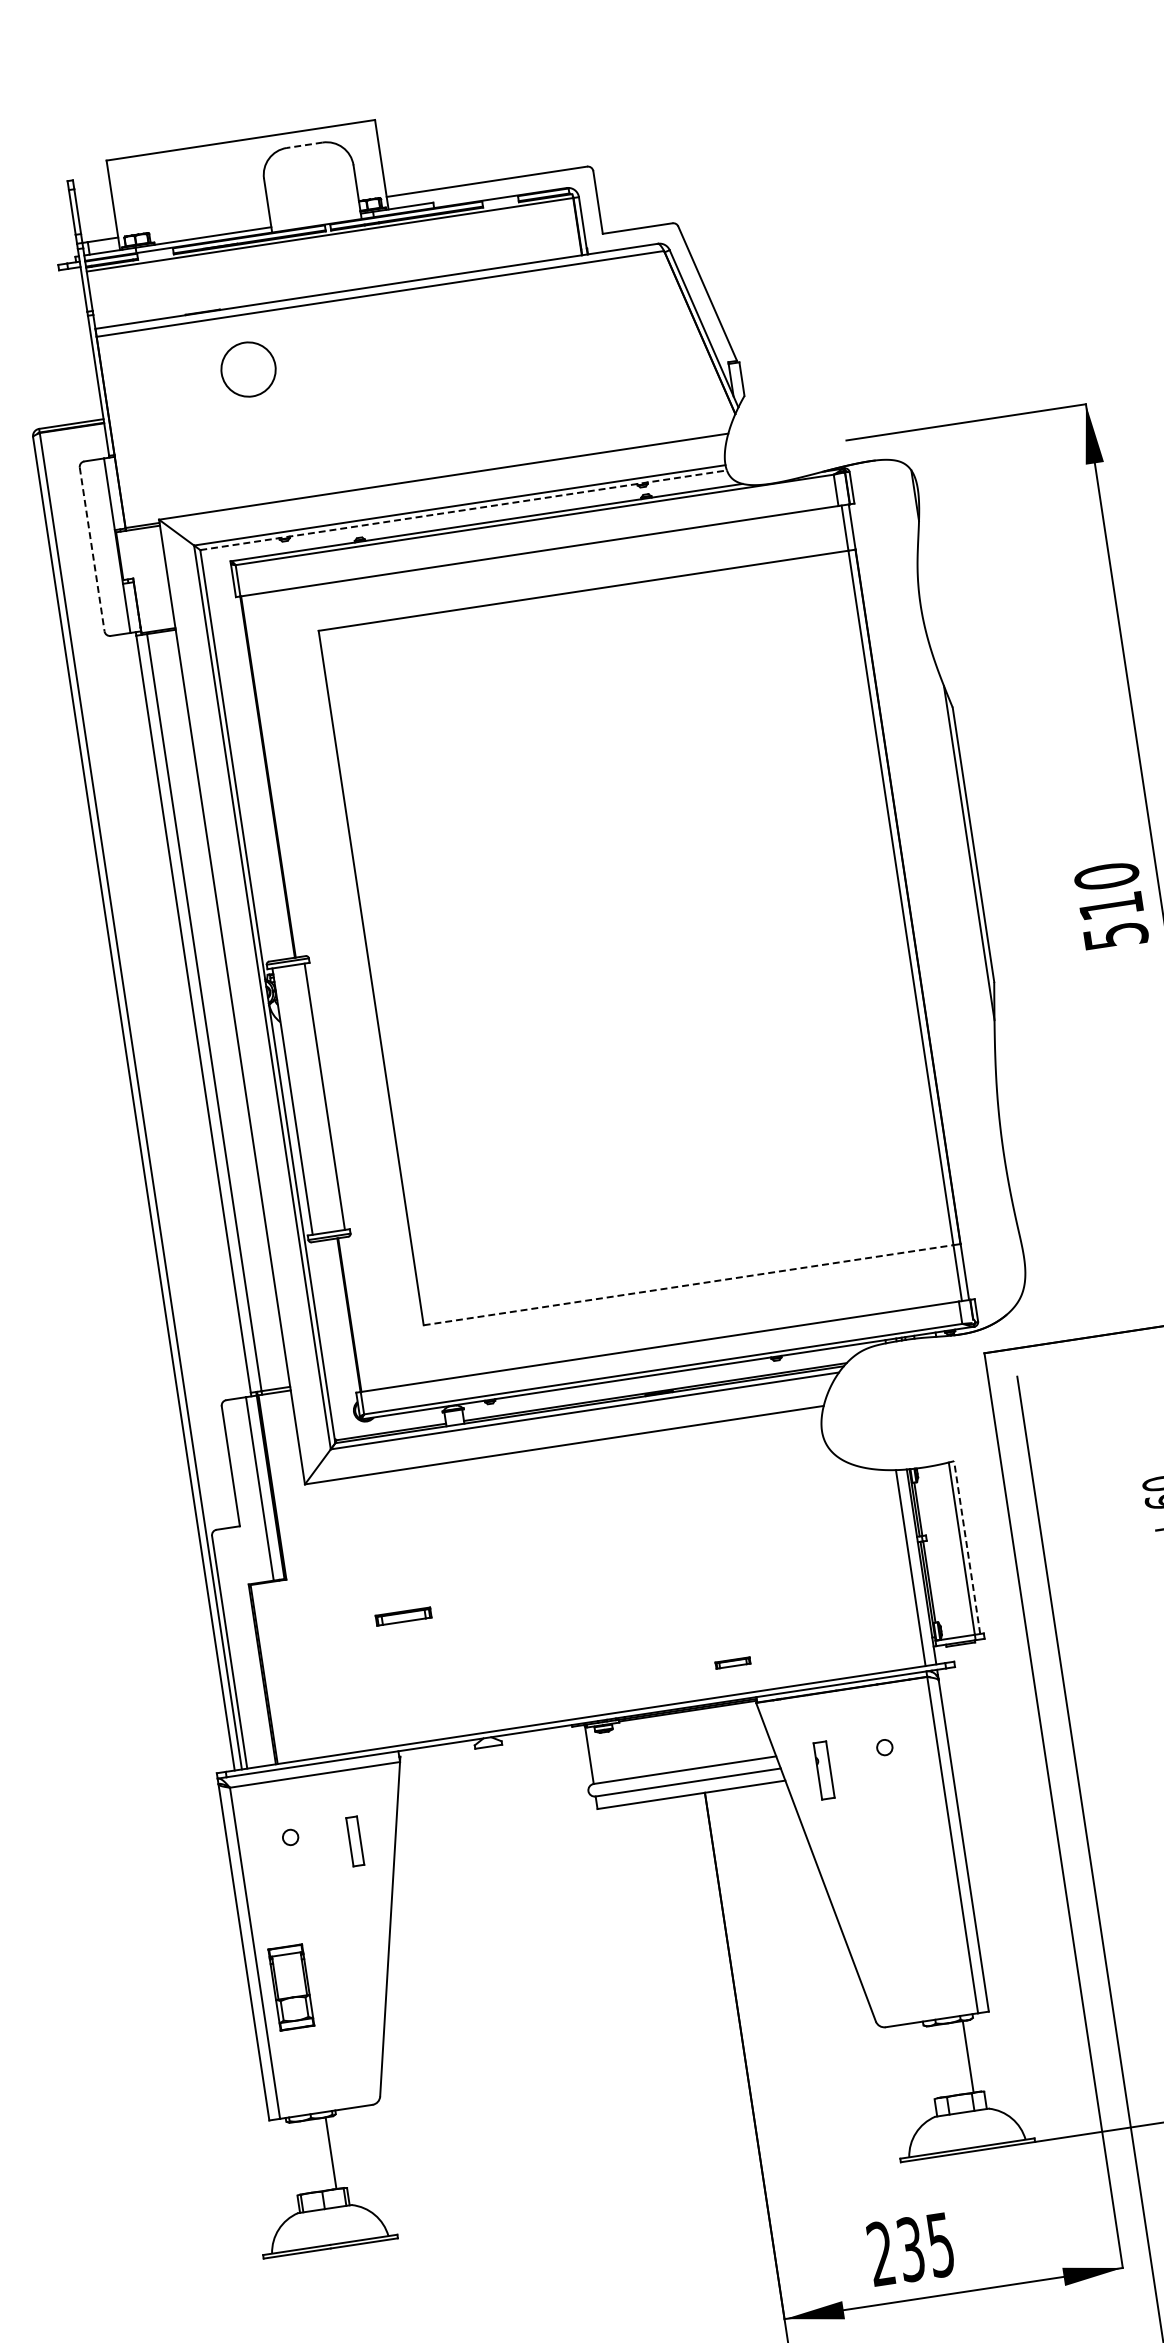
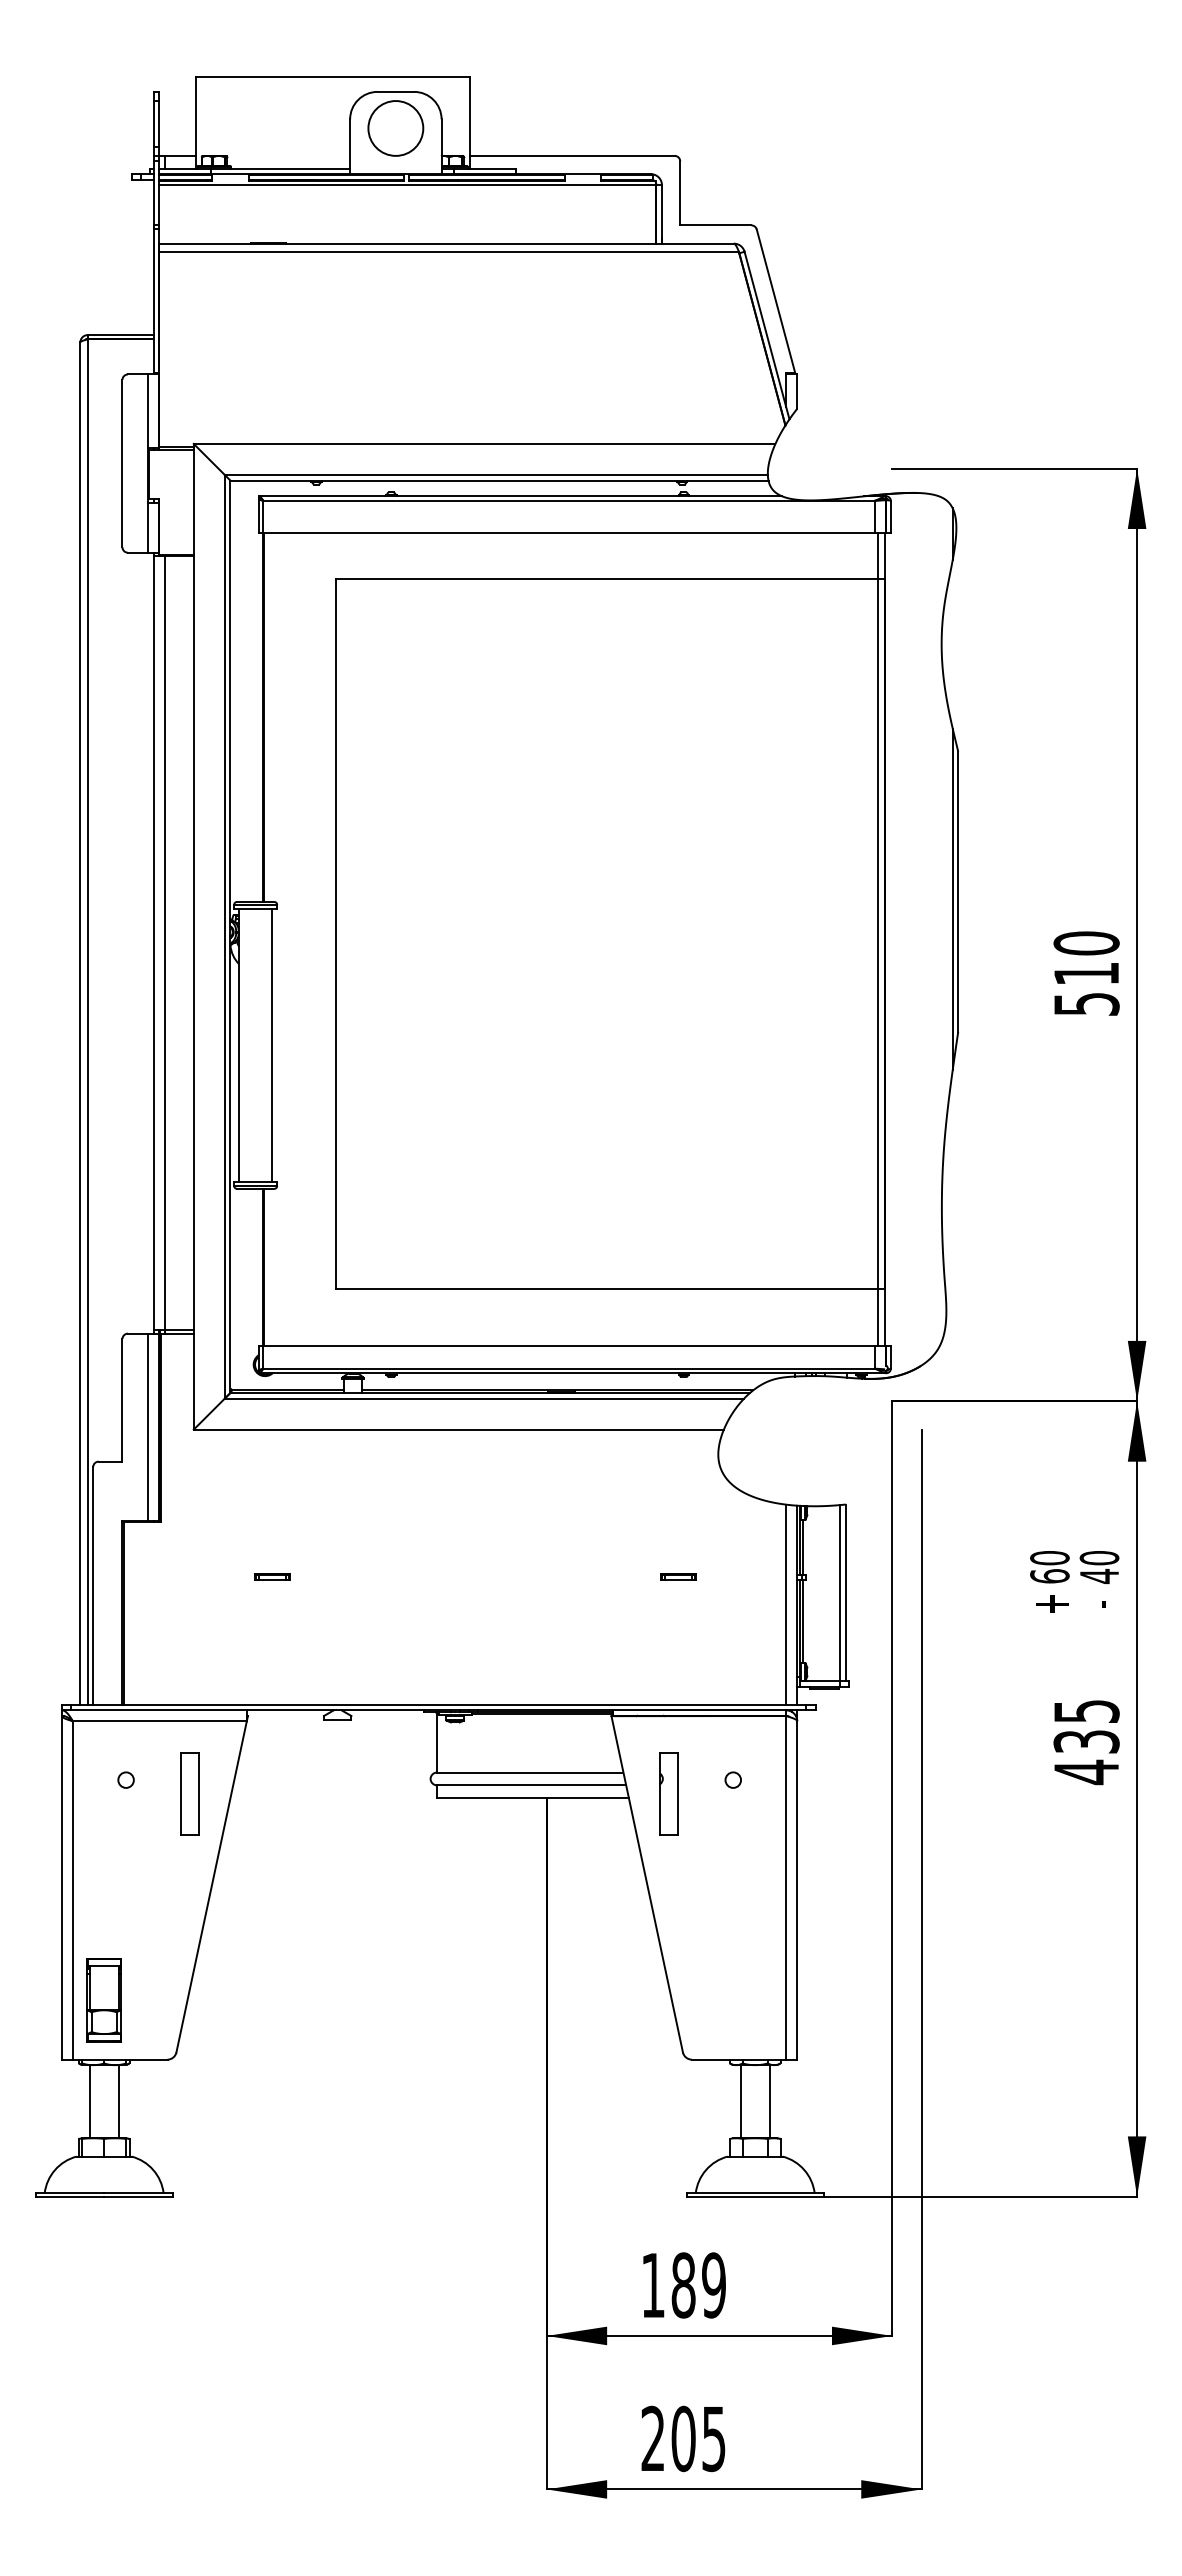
line: (304, 144) -> (395, 91), dashed -> solid
circle: (248, 369) -> (395, 128), moved
line: (463, 510) -> (499, 480), dashed -> solid
line: (92, 549) -> (122, 463), dashed -> solid
line: (688, 1285) -> (607, 1288), dashed -> solid
line: (966, 1547) -> (845, 1592), dashed -> solid
part: (403, 1616) -> (272, 1576), size x0.62
part: (733, 1662) -> (678, 1576), moved
part: (823, 1770) -> (668, 1793), size x1.43
part: (354, 1841) -> (189, 1793), size x1.67
part: (290, 1987) -> (103, 2000), moved
line: (939, 2061) -> (740, 2101), added
line: (302, 2157) -> (89, 2101), added
text: (910, 2249) -> (683, 2285), 235 -> 189

